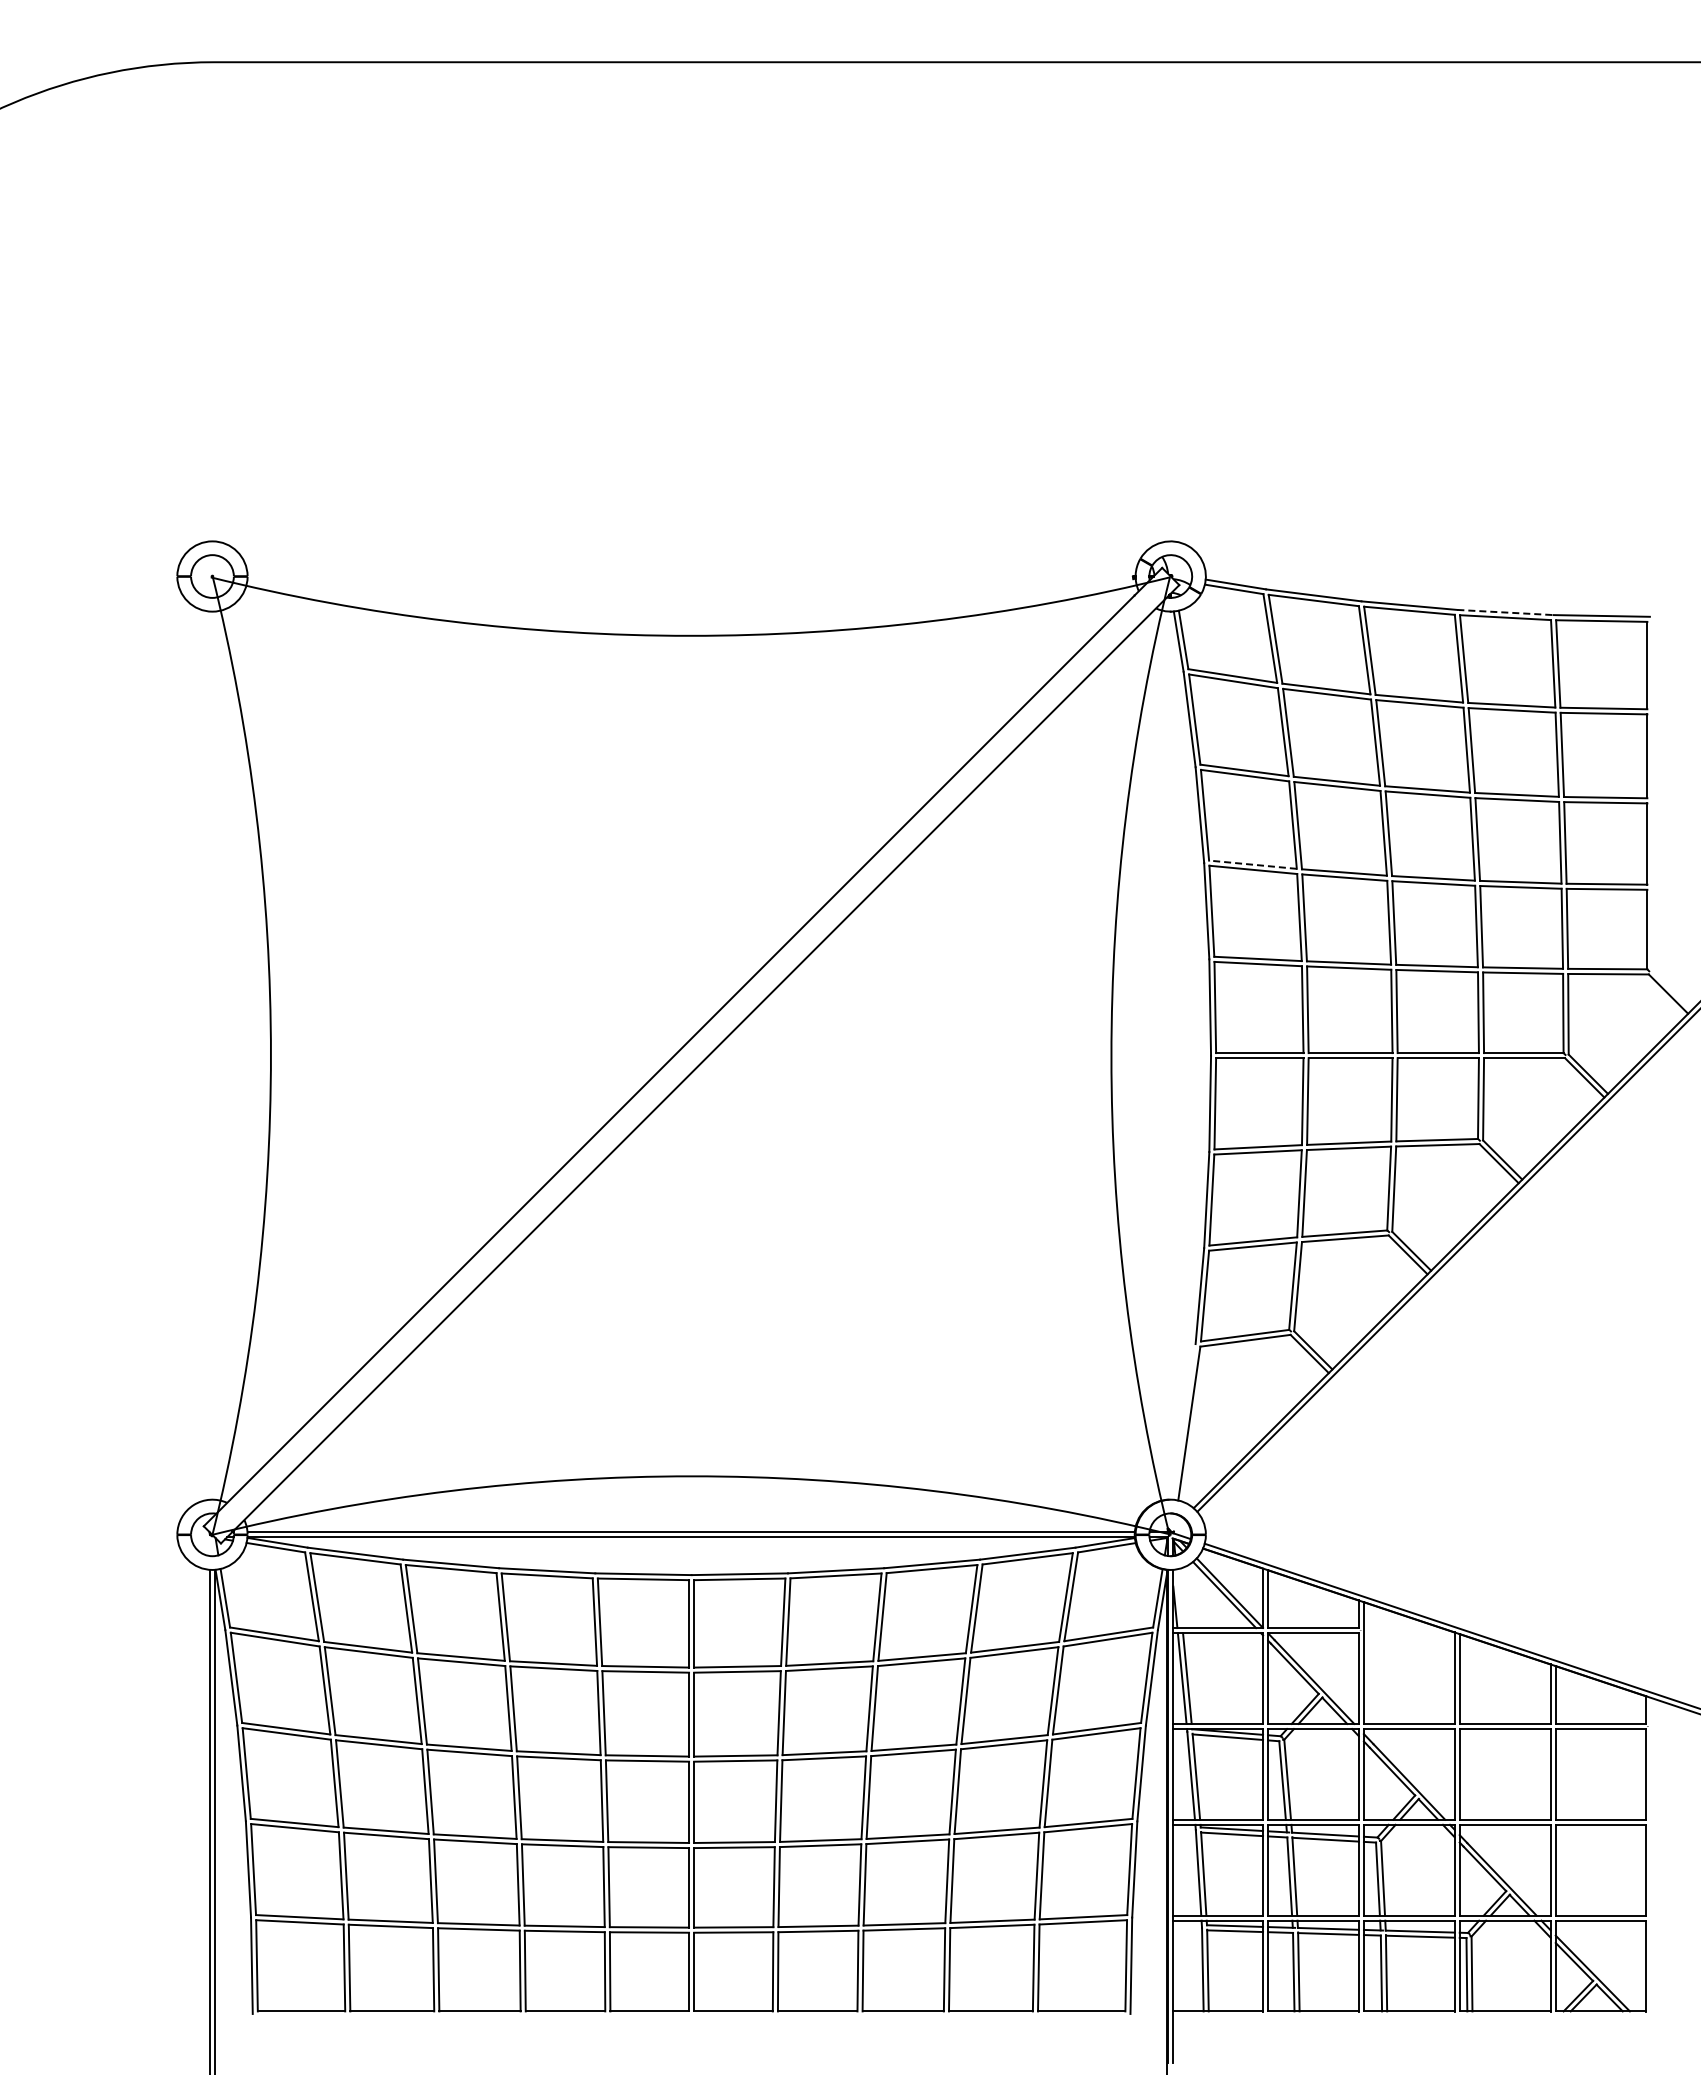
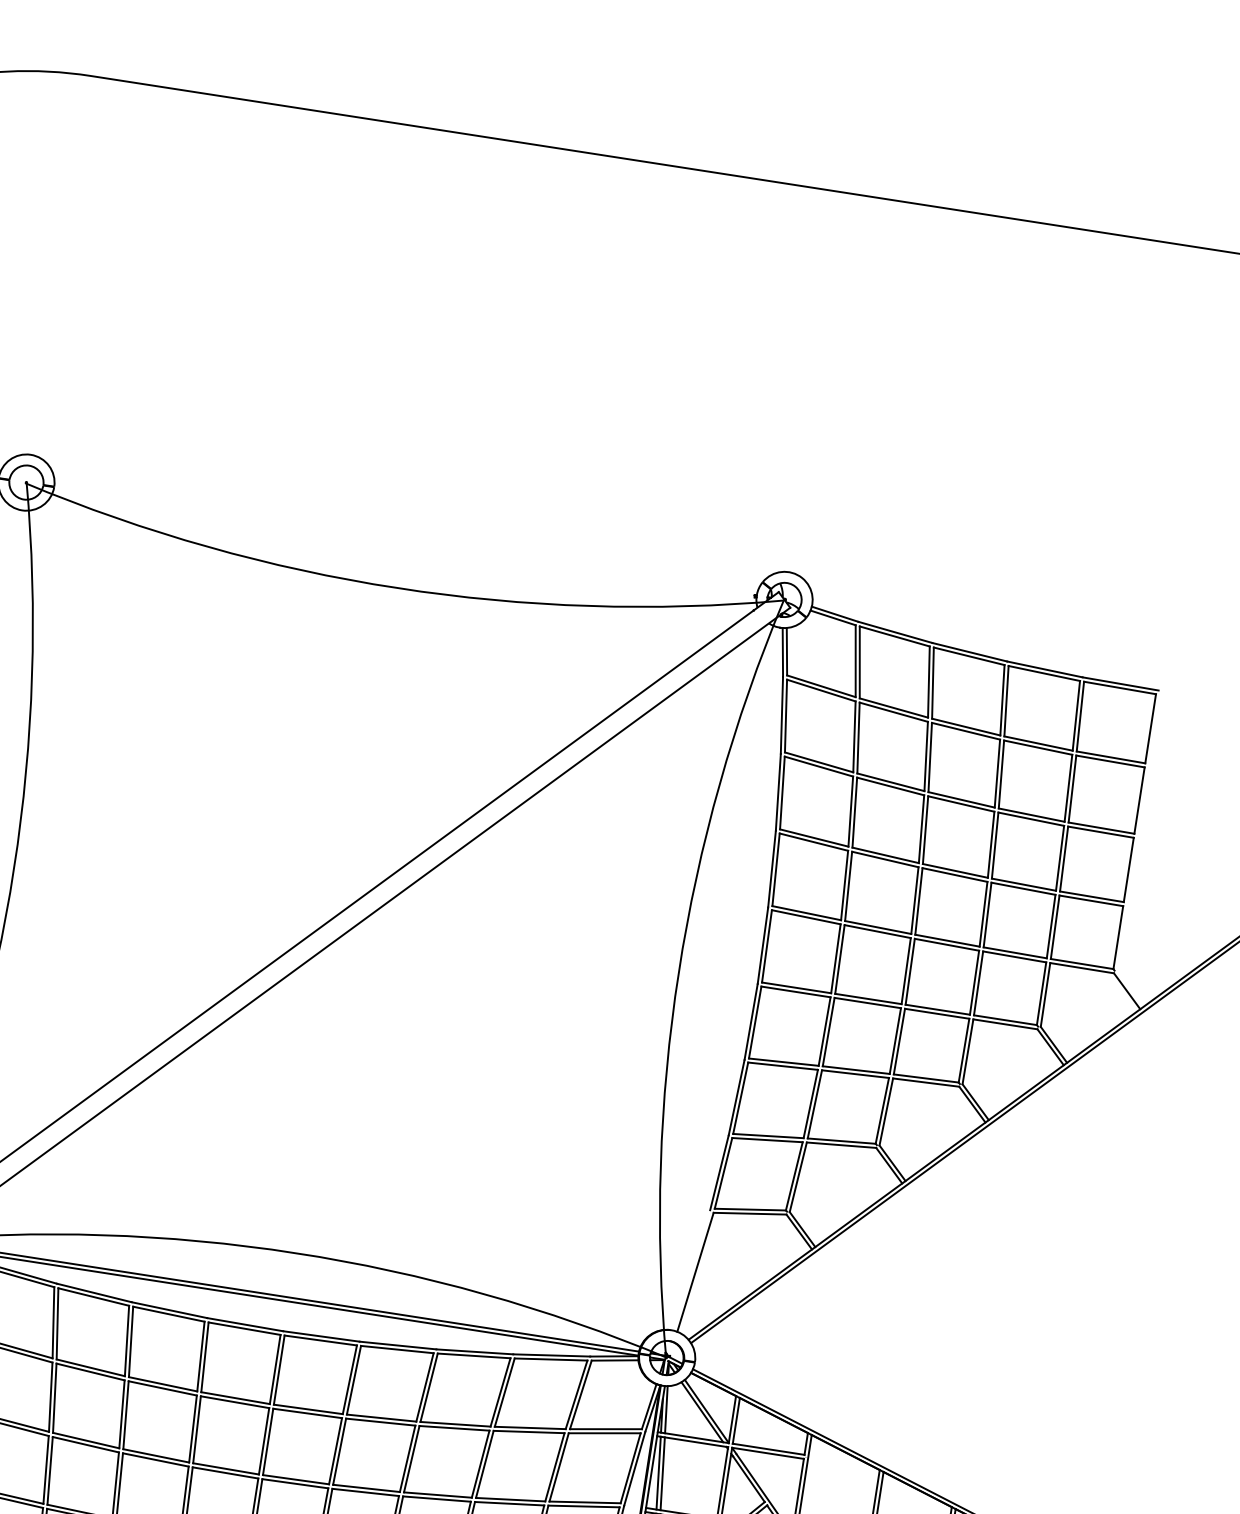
line: (1505, 612) -> (1044, 669), dashed -> solid
line: (1252, 864) -> (813, 837), dashed -> solid
line: (1179, 1598) -> (666, 1409), added

